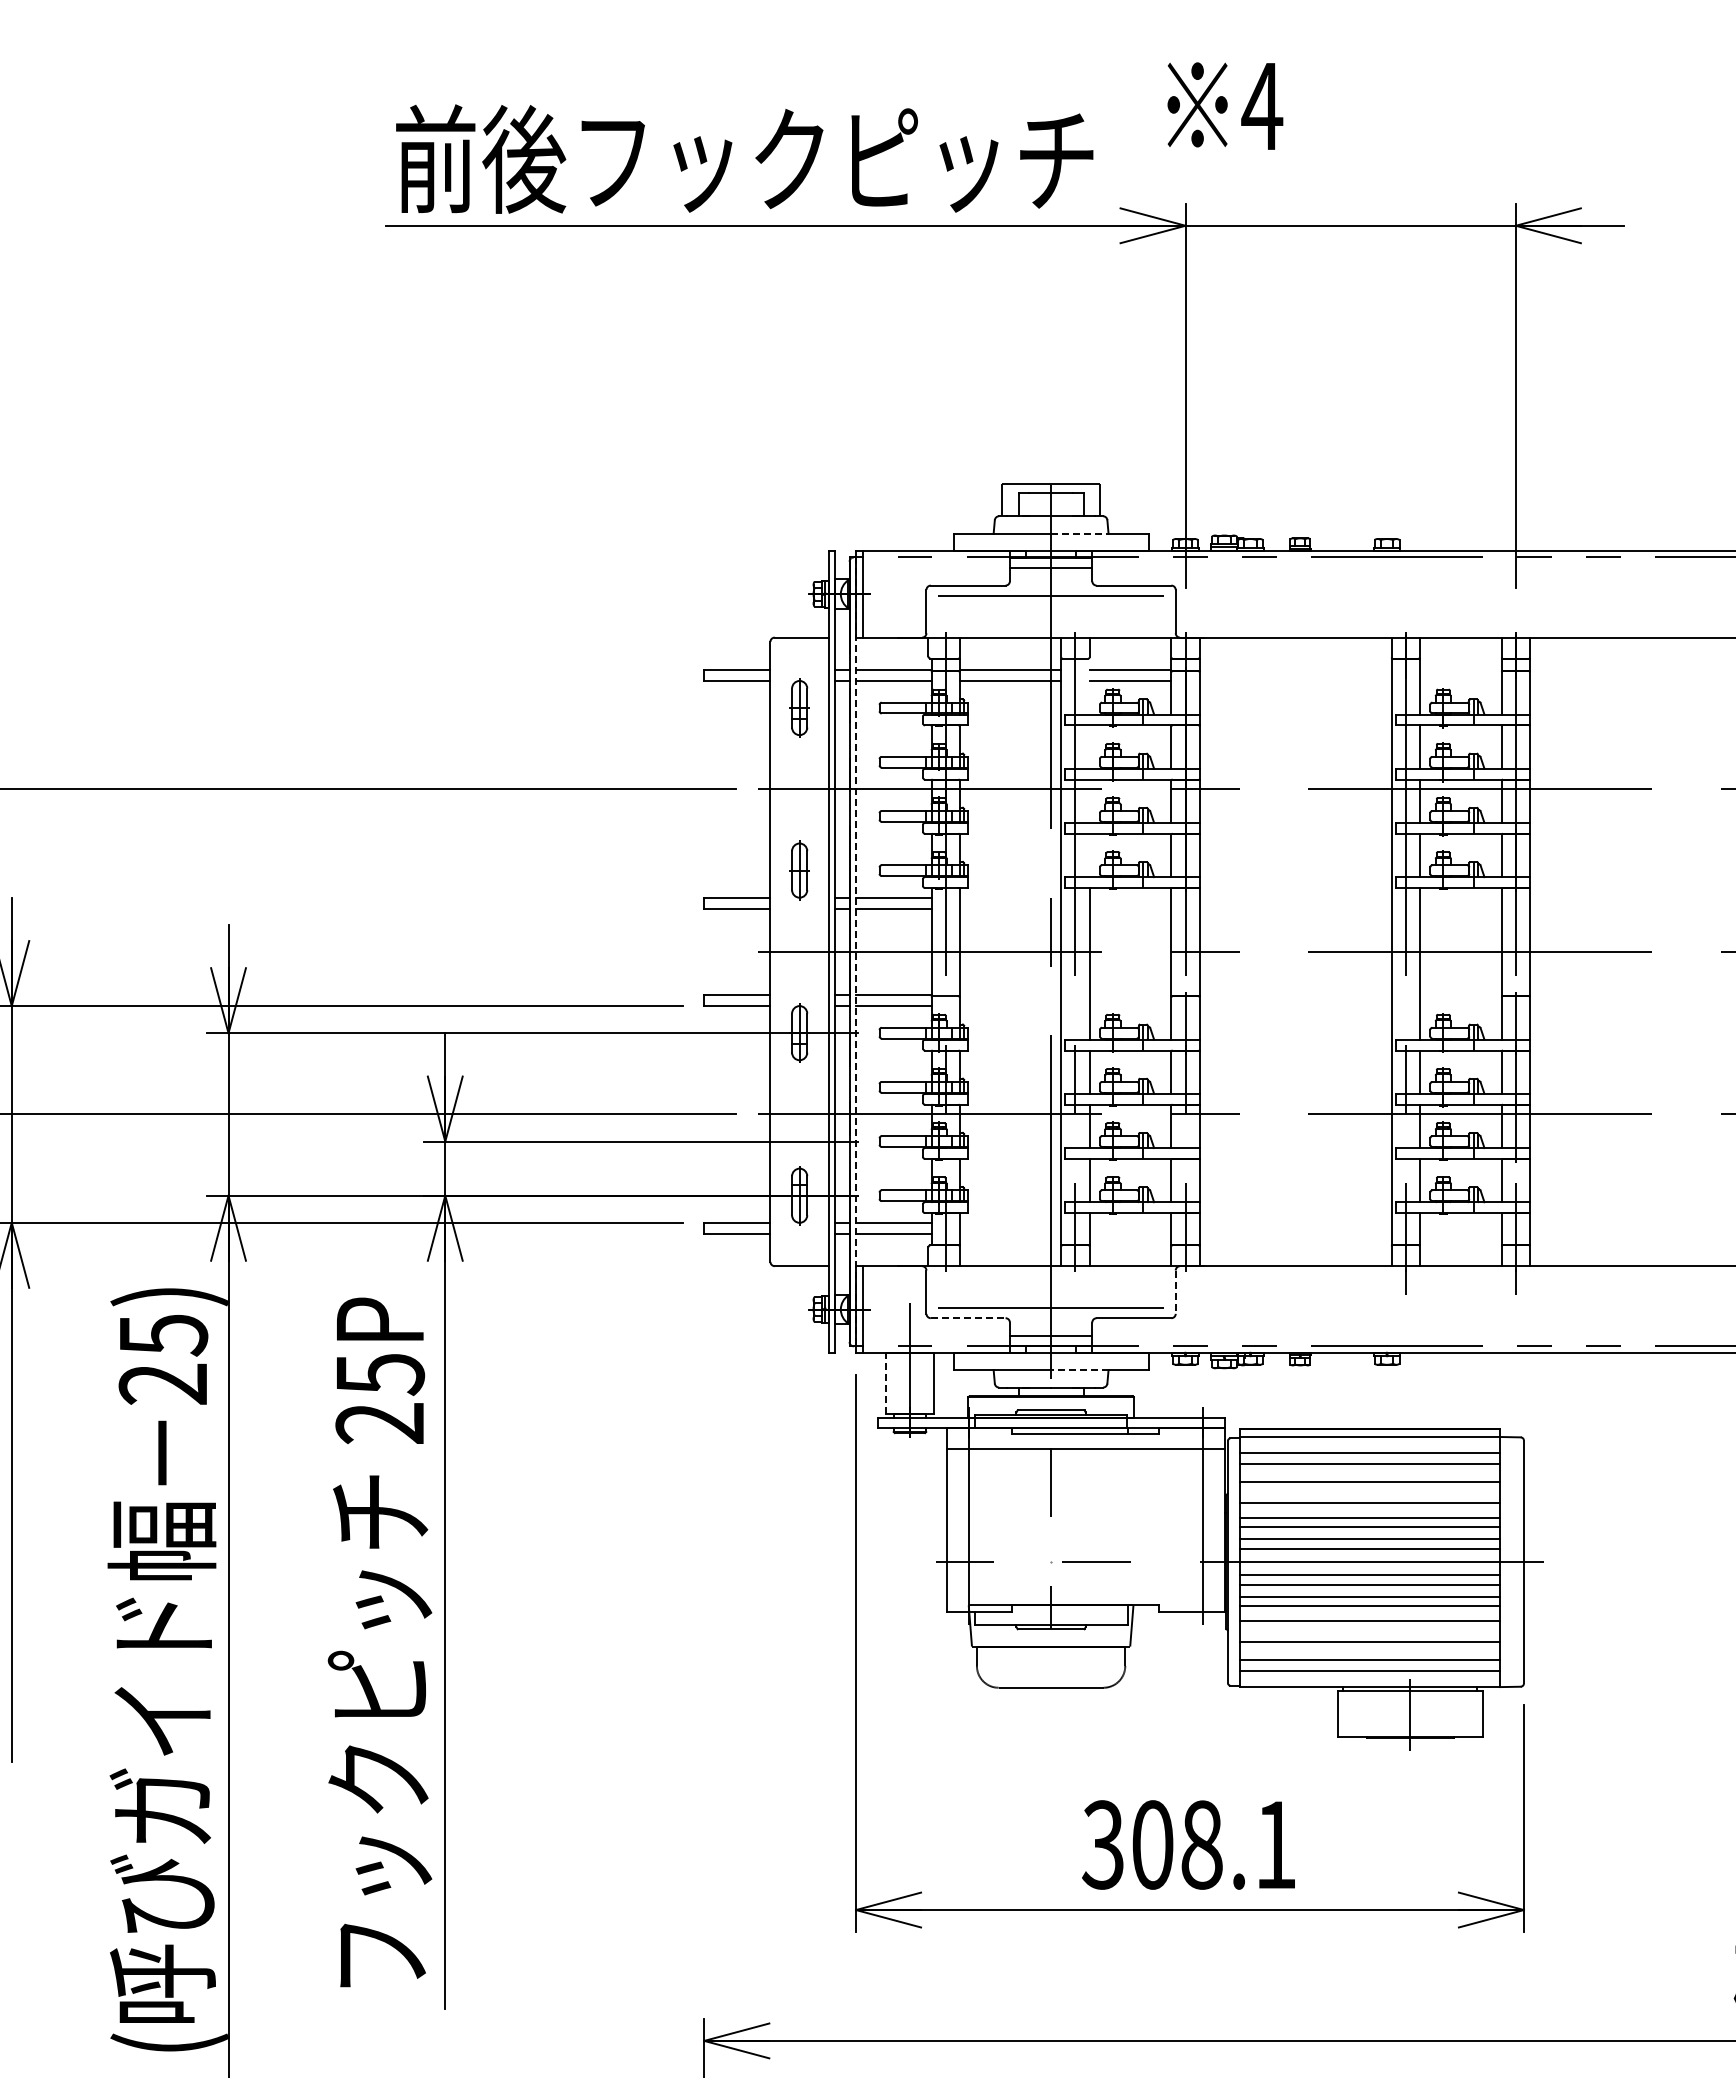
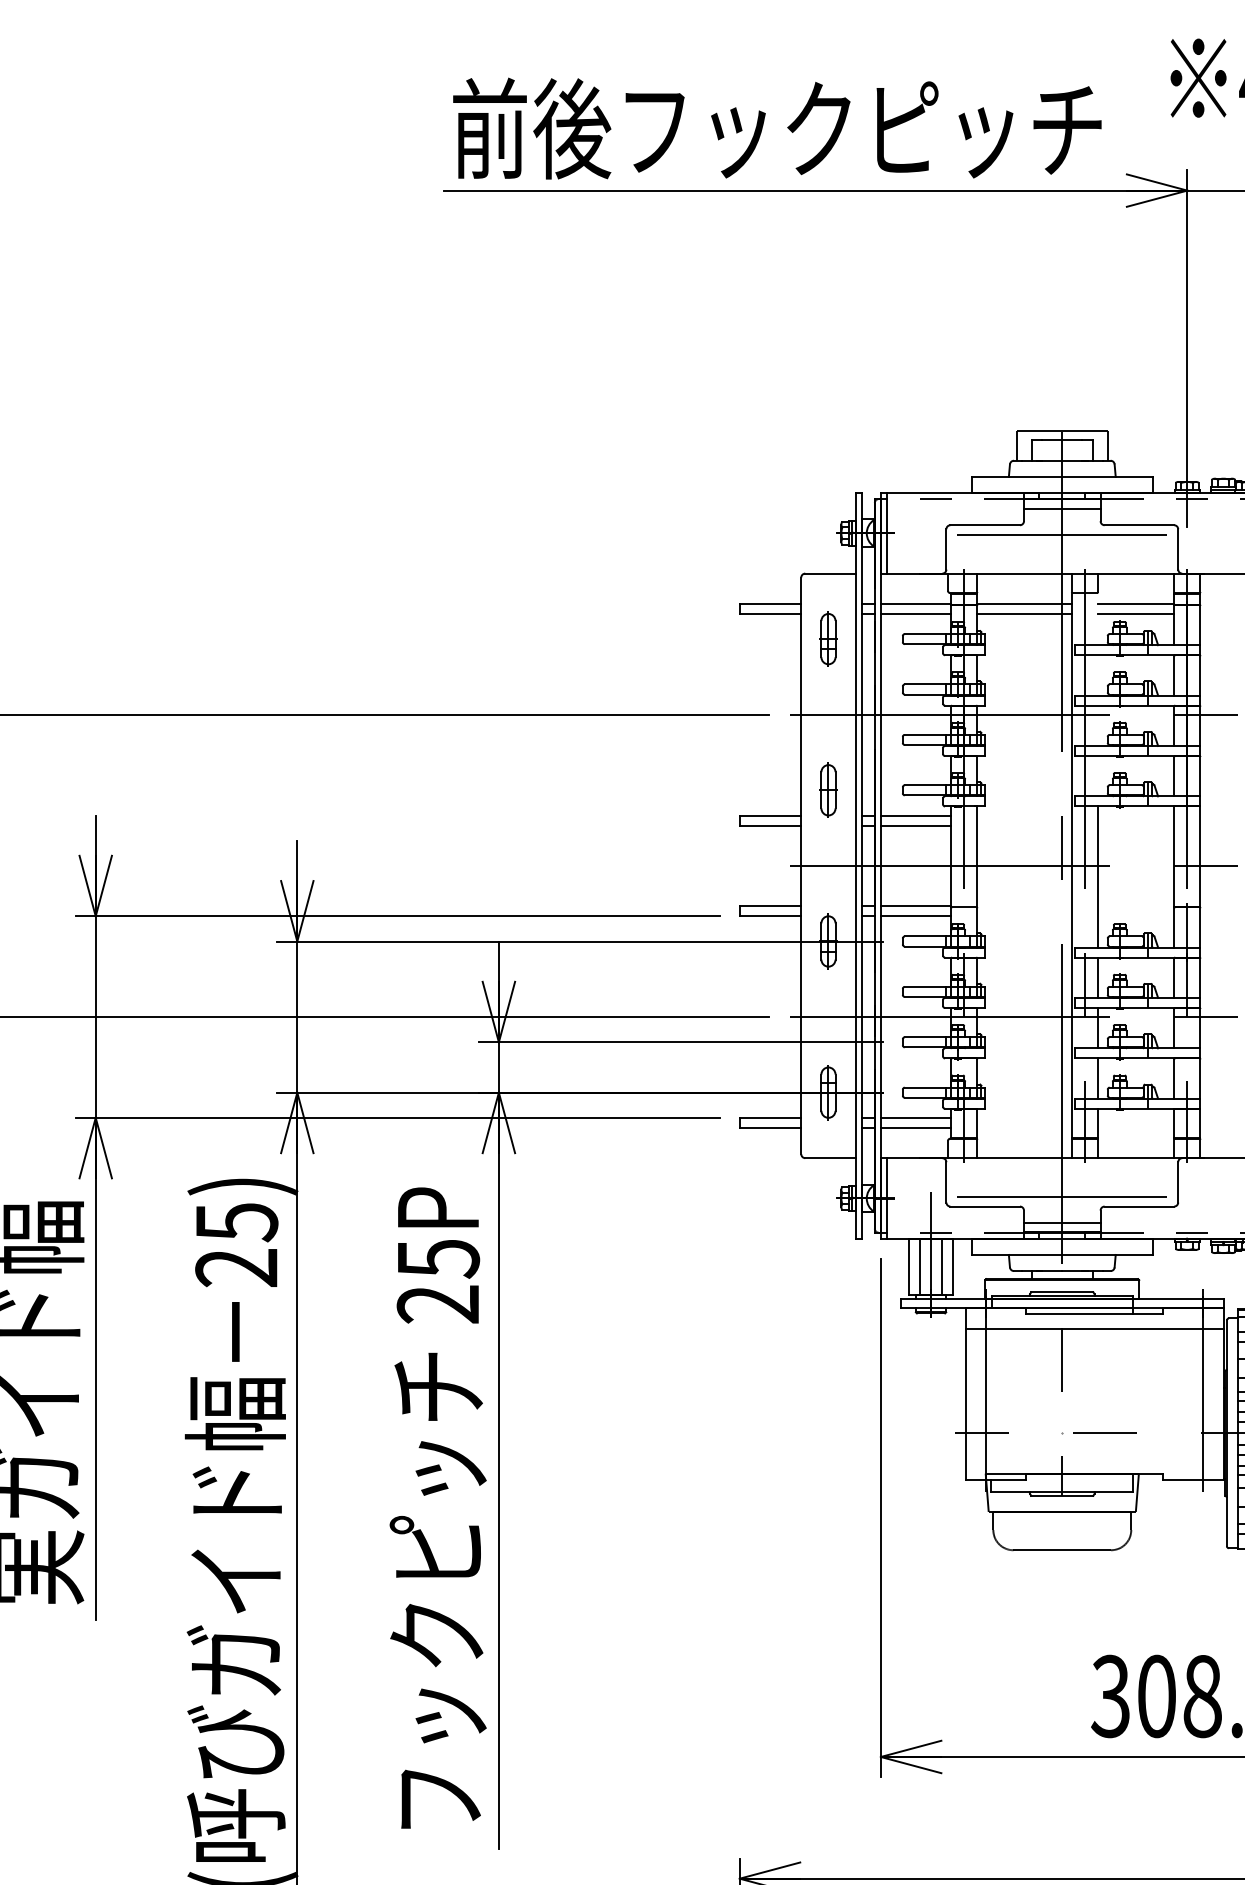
line: (1079, 533) -> (1088, 476), dashed -> solid
line: (856, 952) -> (881, 866), dashed -> solid
line: (1175, 1292) -> (1177, 1182), dashed -> solid
line: (968, 1318) -> (985, 1206), dashed -> solid
line: (1079, 1370) -> (1088, 1255), dashed -> solid
line: (886, 1382) -> (909, 1266), dashed -> solid
line: (898, 1382) -> (920, 1266), added
line: (921, 1382) -> (941, 1266), added

